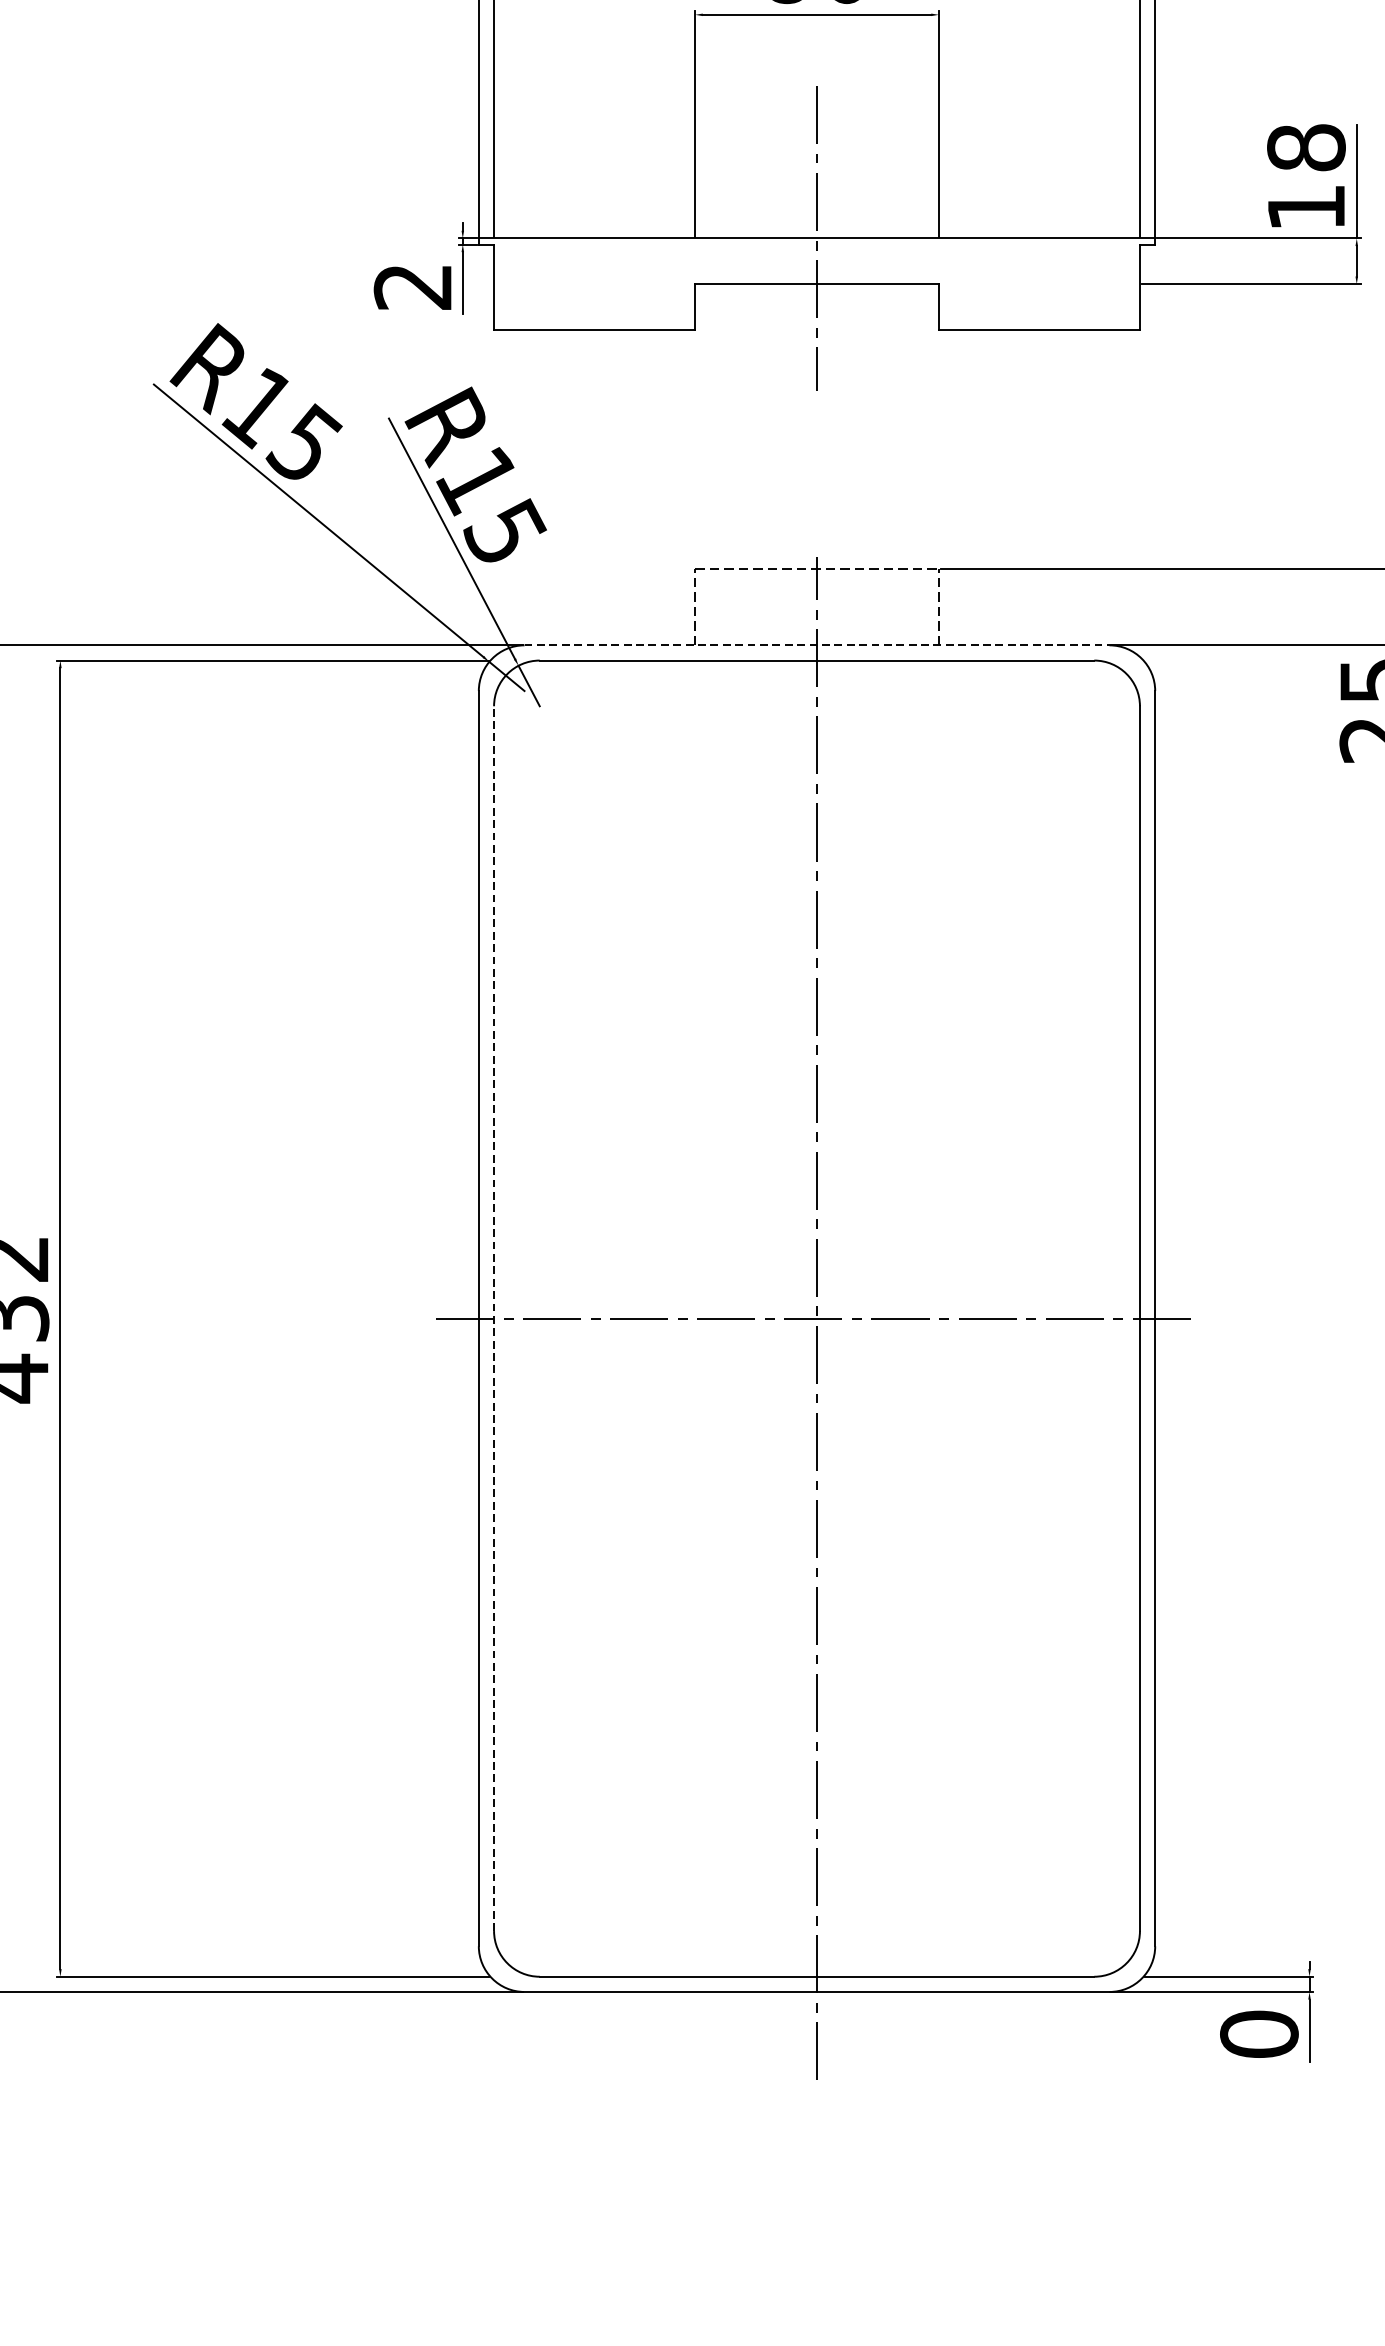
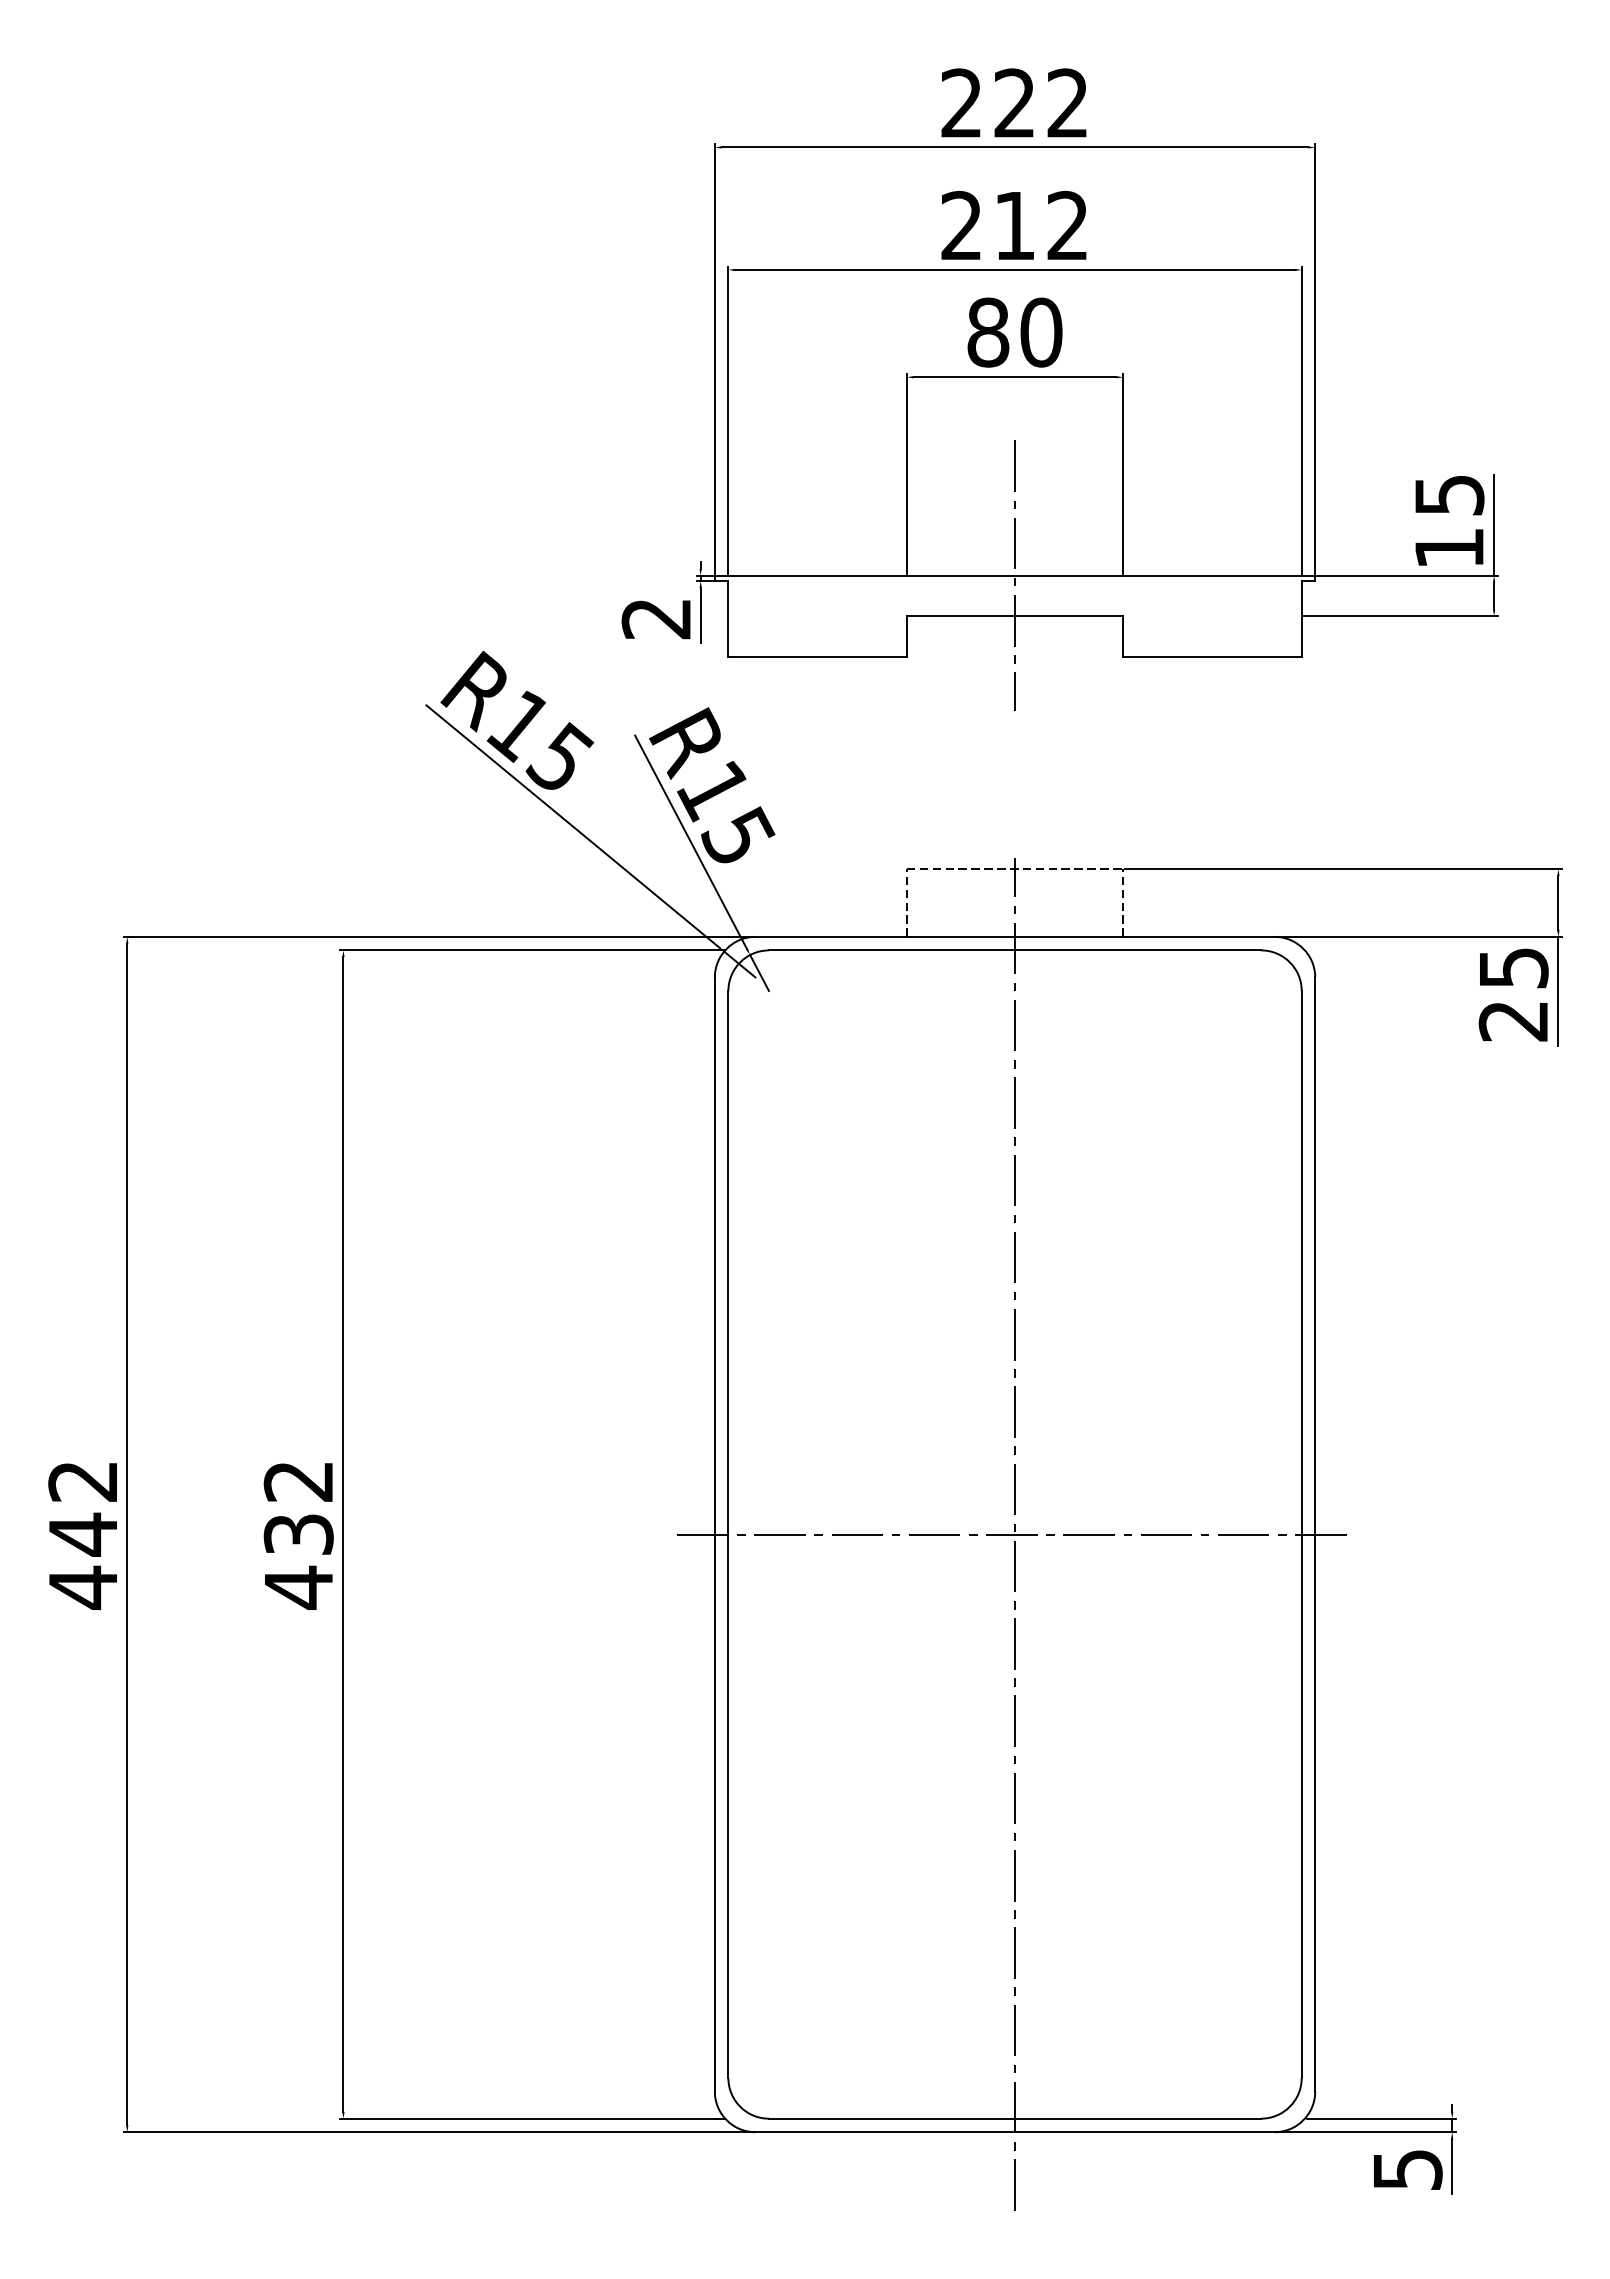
text: (1306, 146) -> (1449, 494), 18 -> 15
line: (817, 644) -> (1015, 936), dashed -> solid
line: (494, 1318) -> (728, 1534), dashed -> solid
text: (1259, 2034) -> (1407, 2169), 0 -> 5

